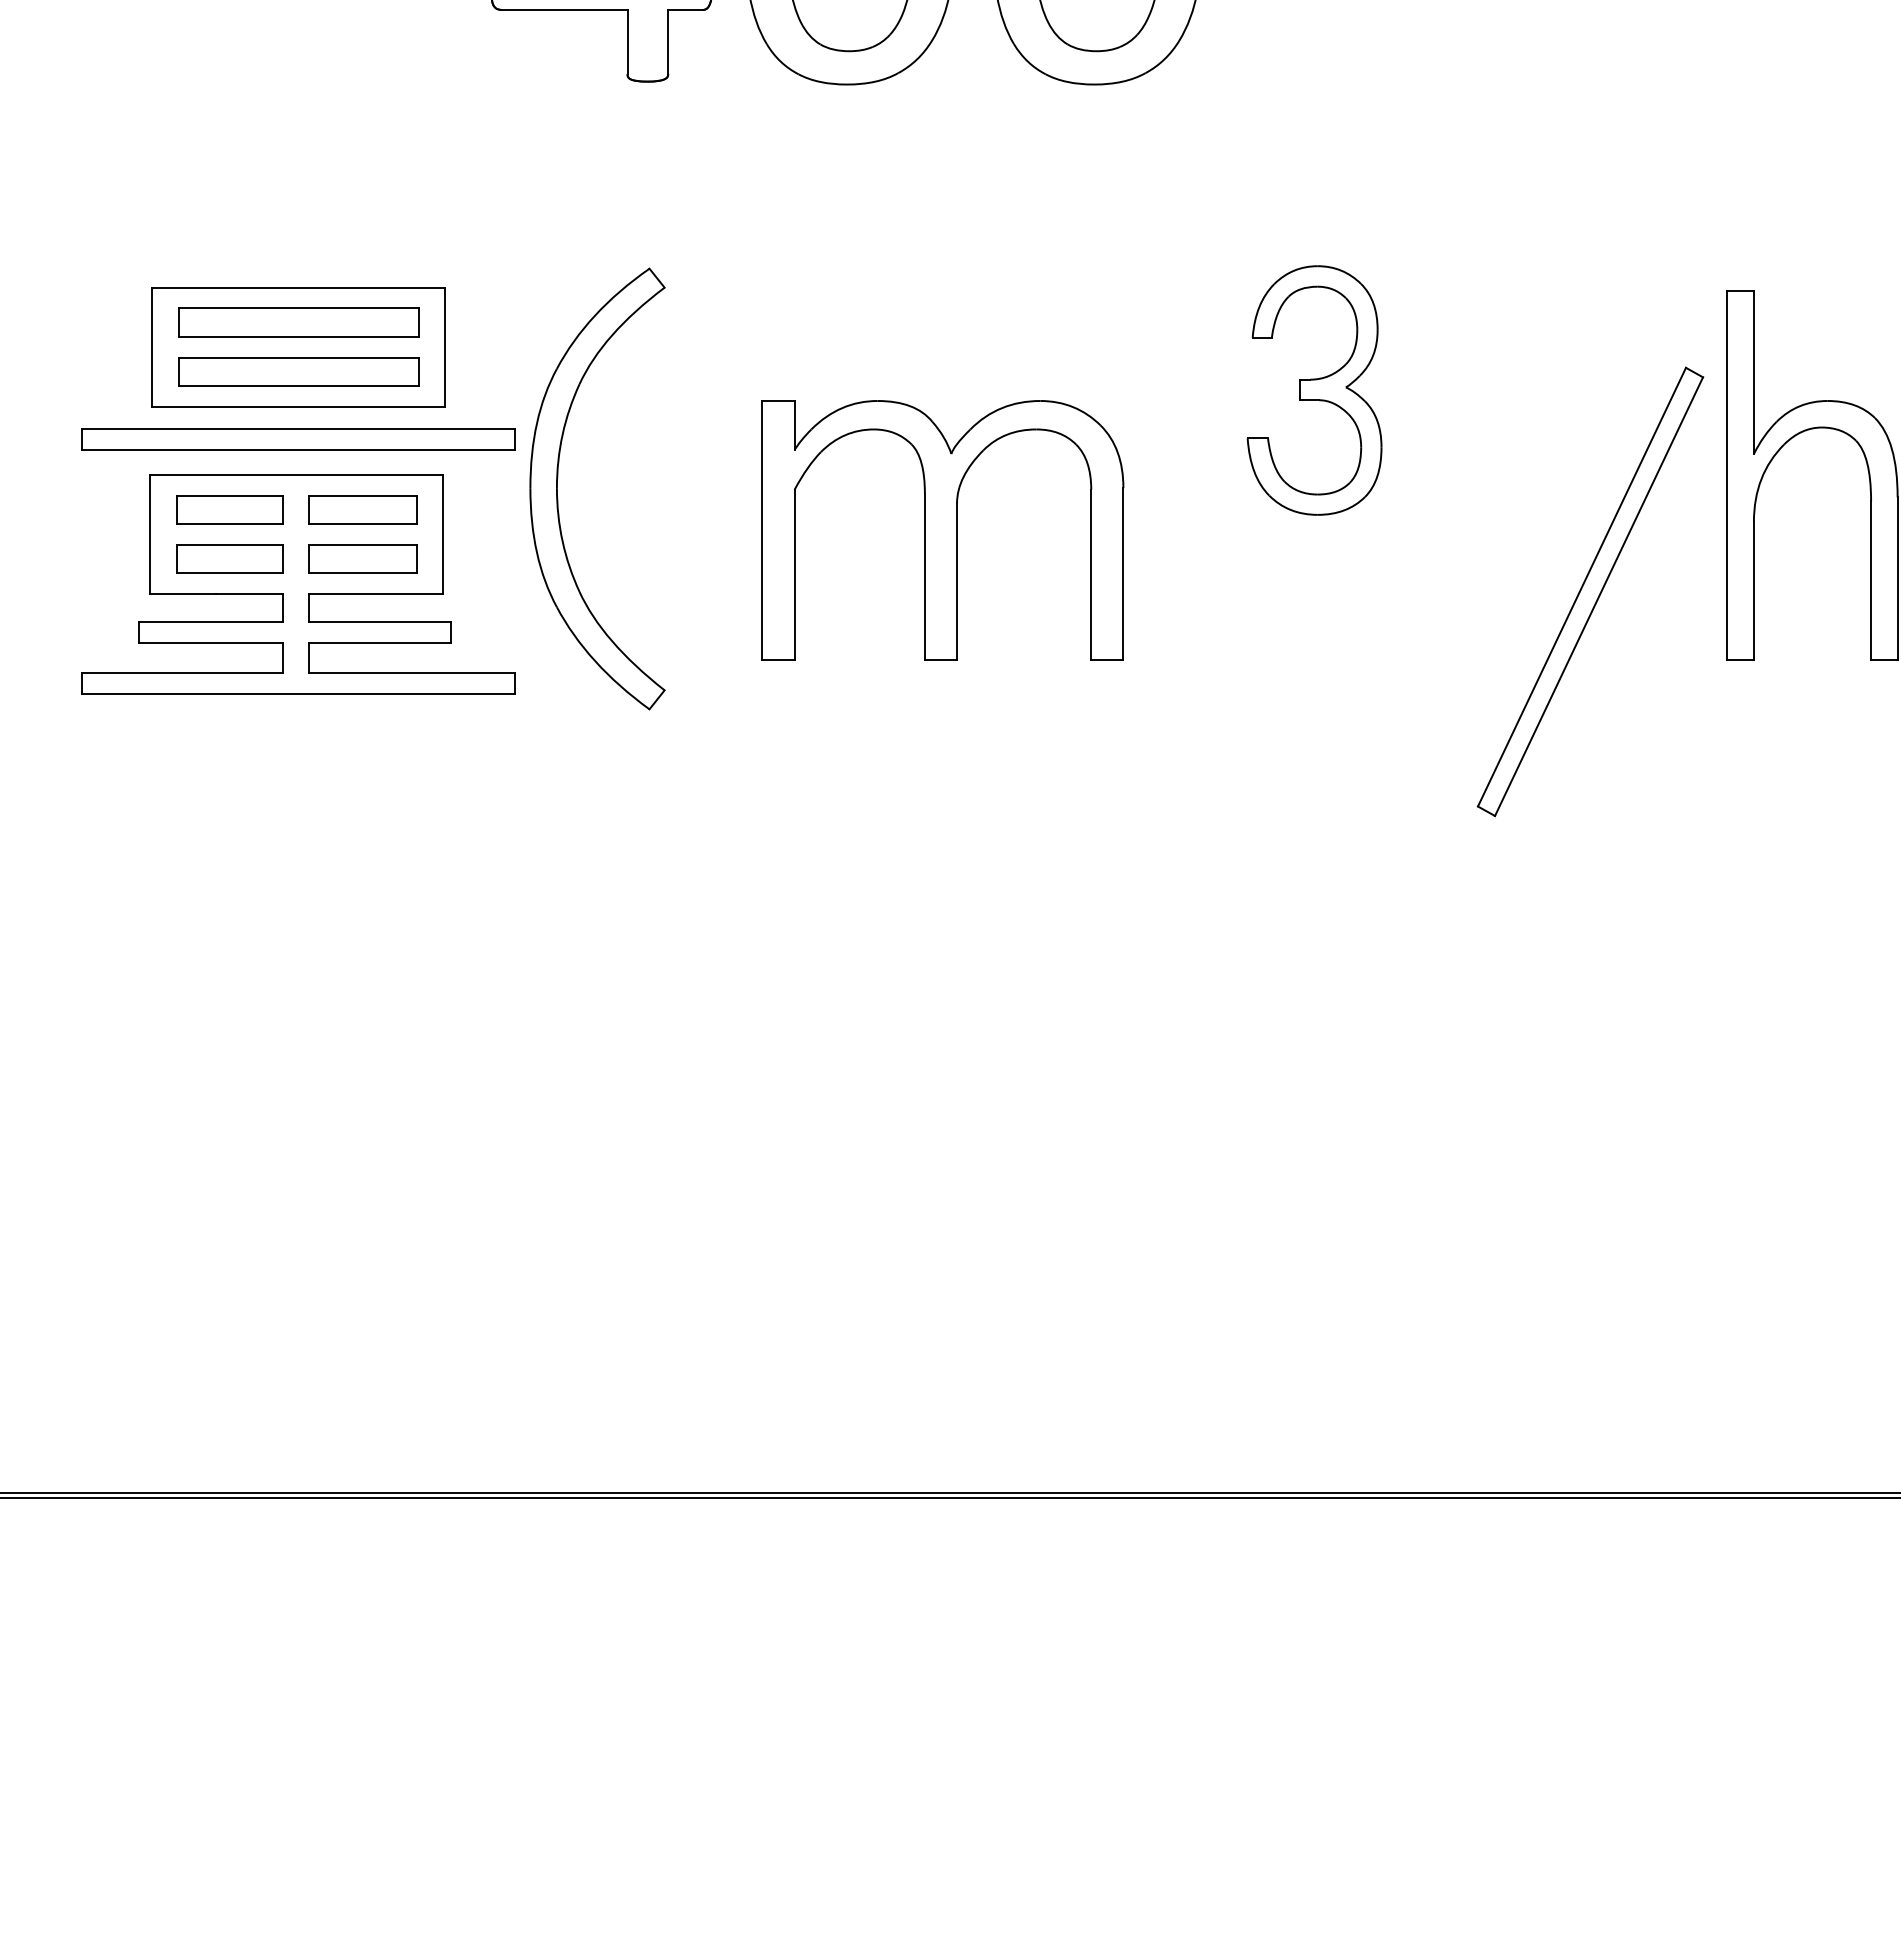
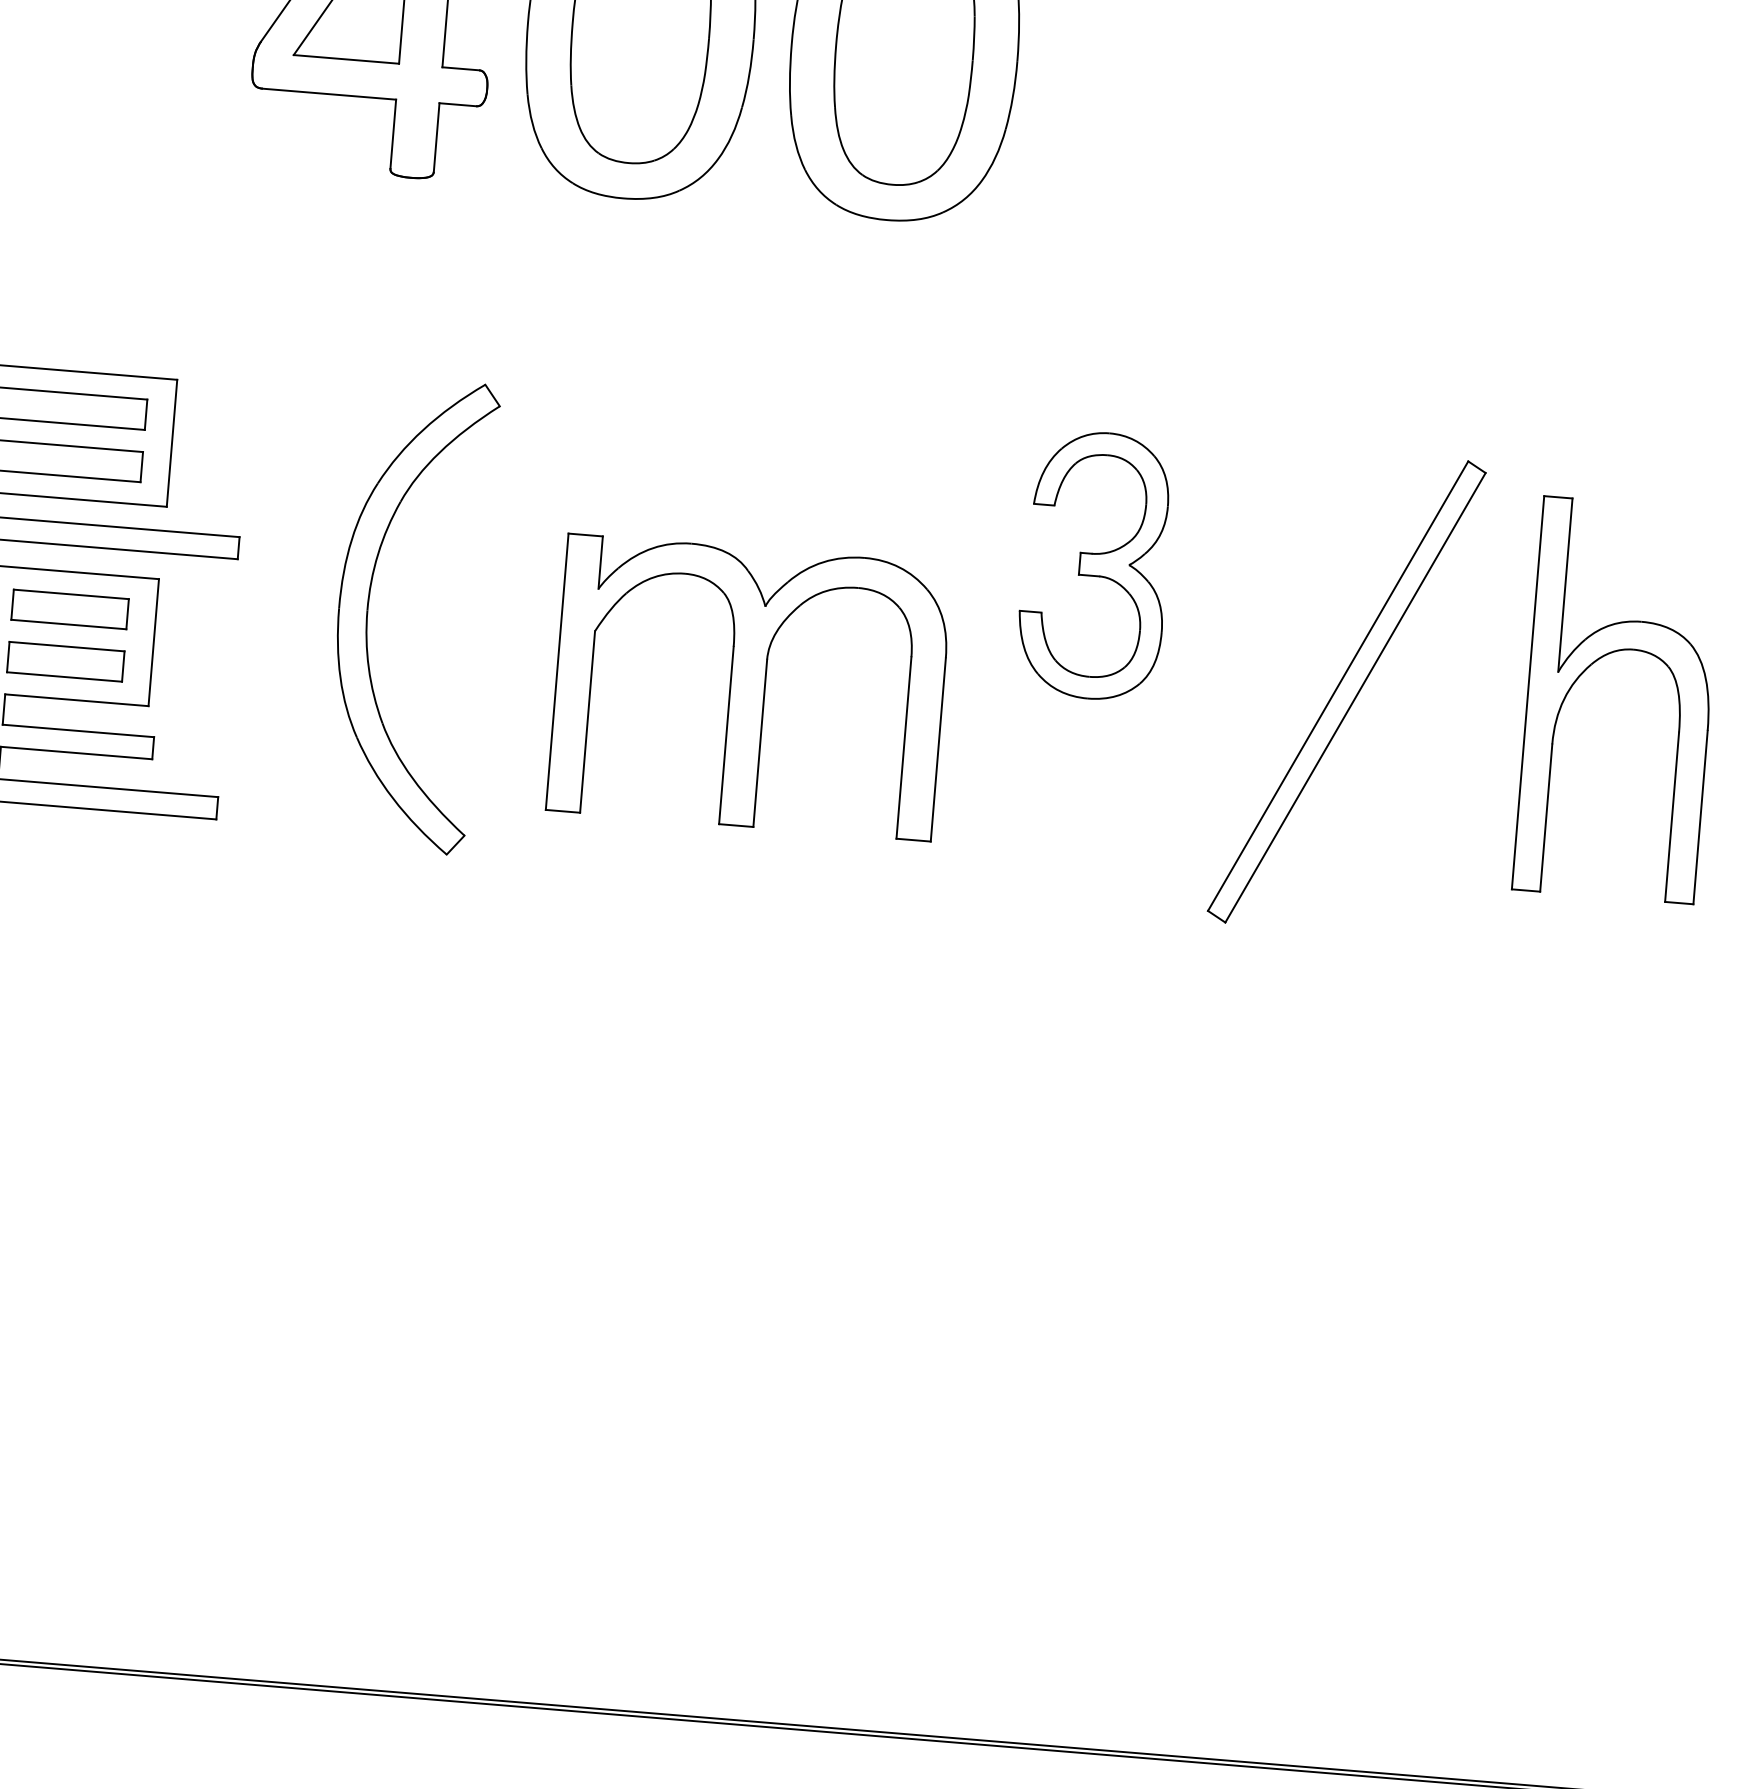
part: (557, 488) -> (367, 611), moved
part: (942, 530) -> (749, 687), moved
part: (1590, 591) -> (1346, 691), moved

